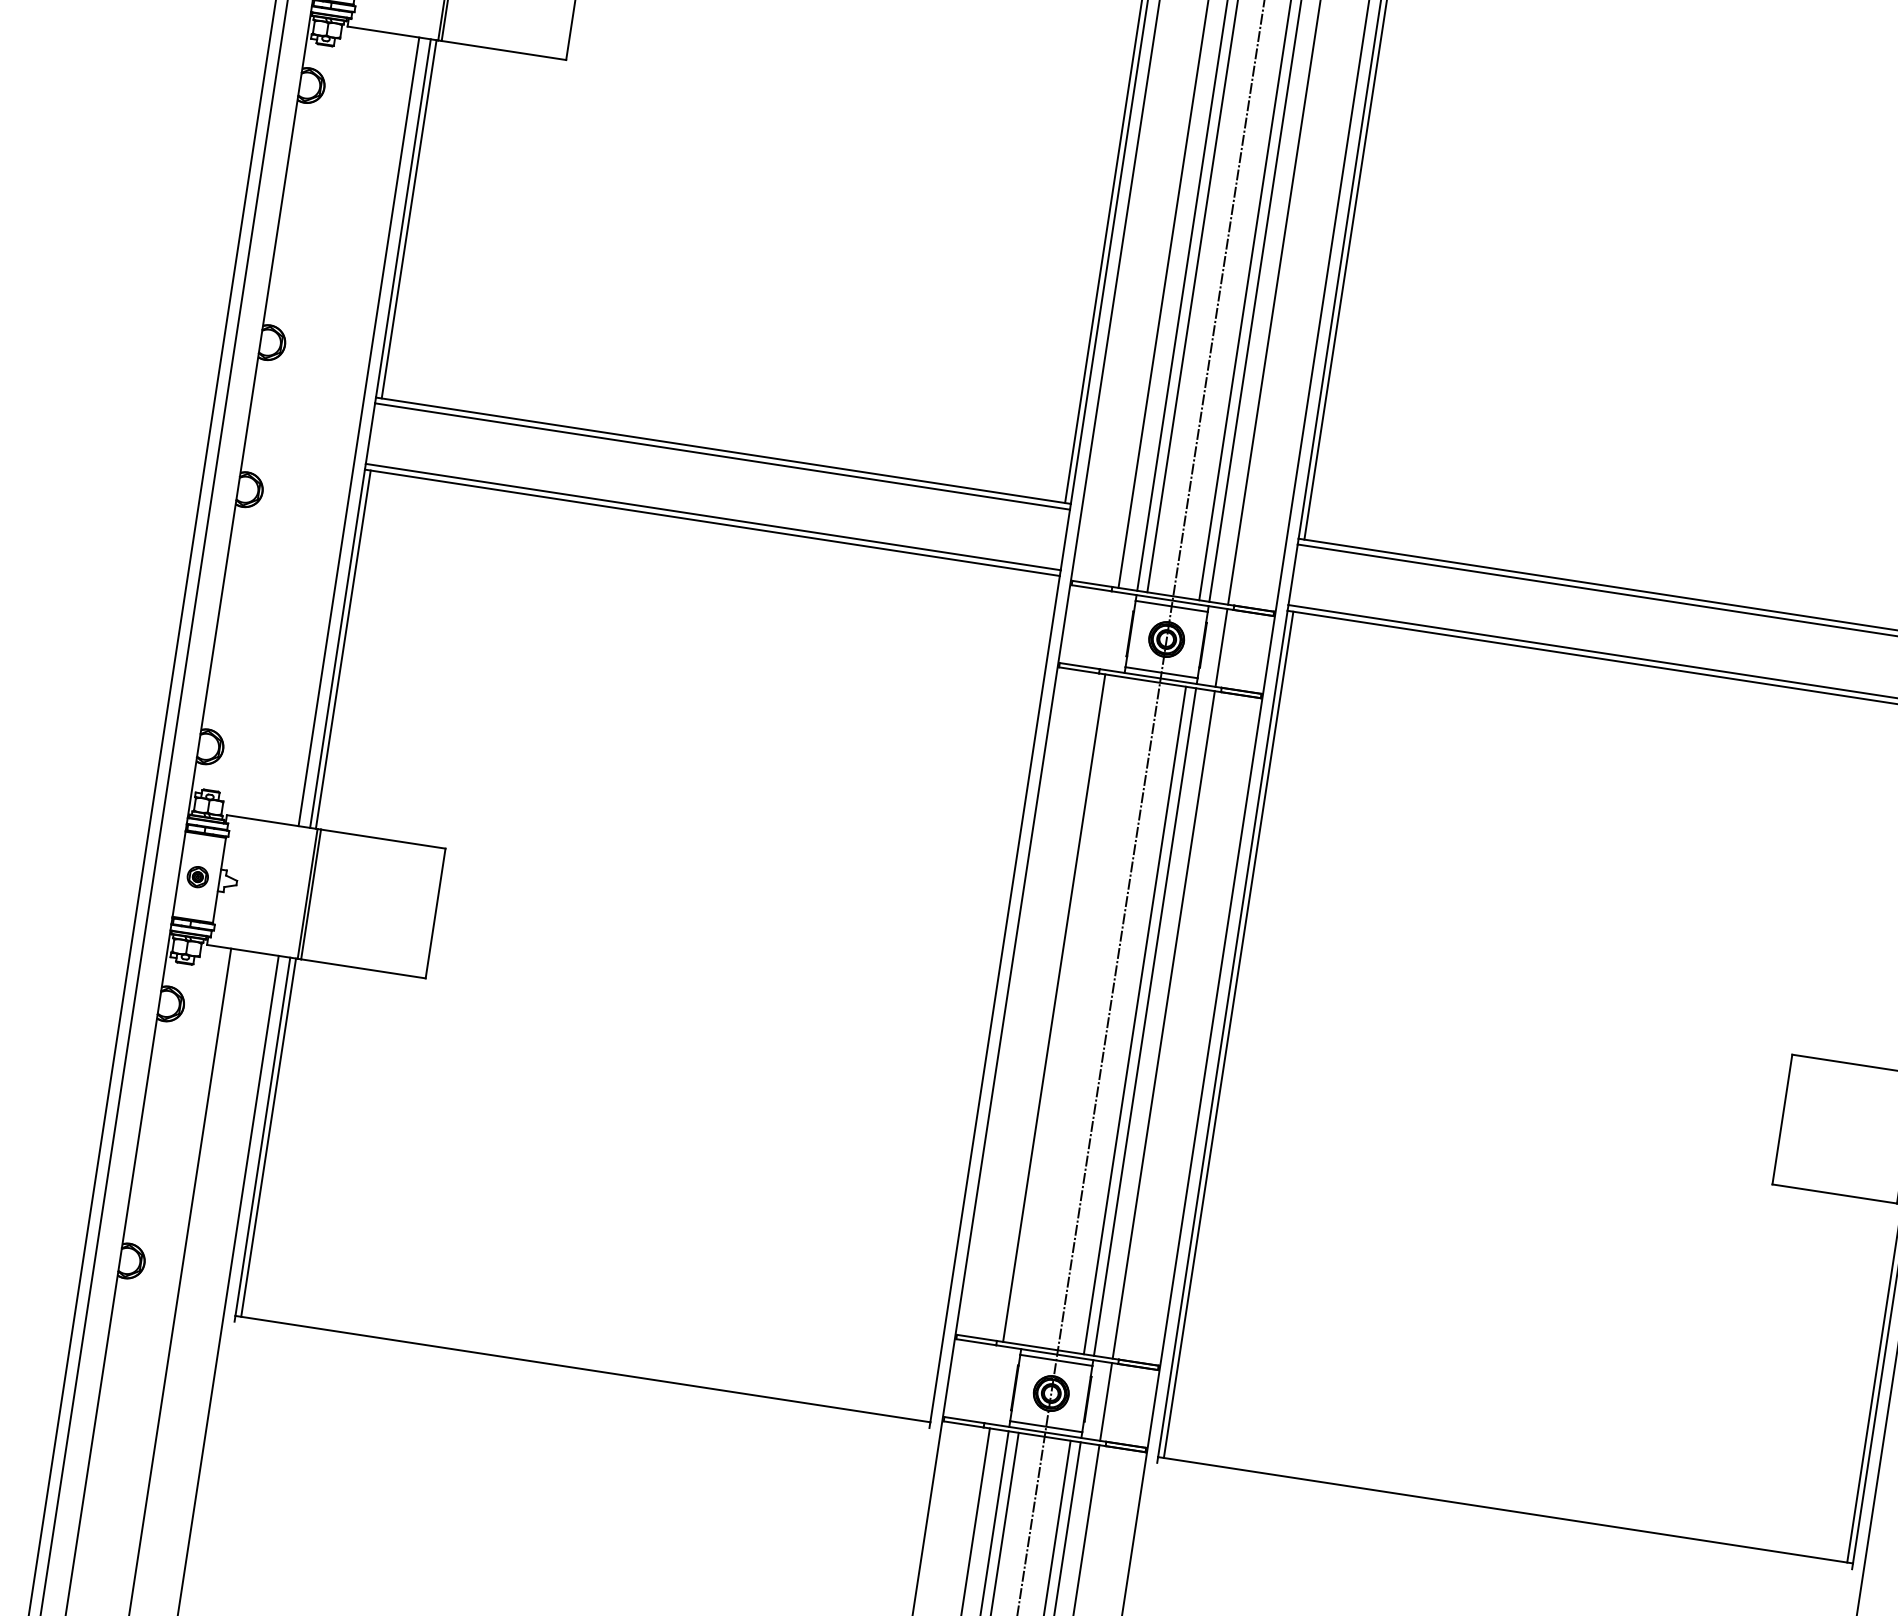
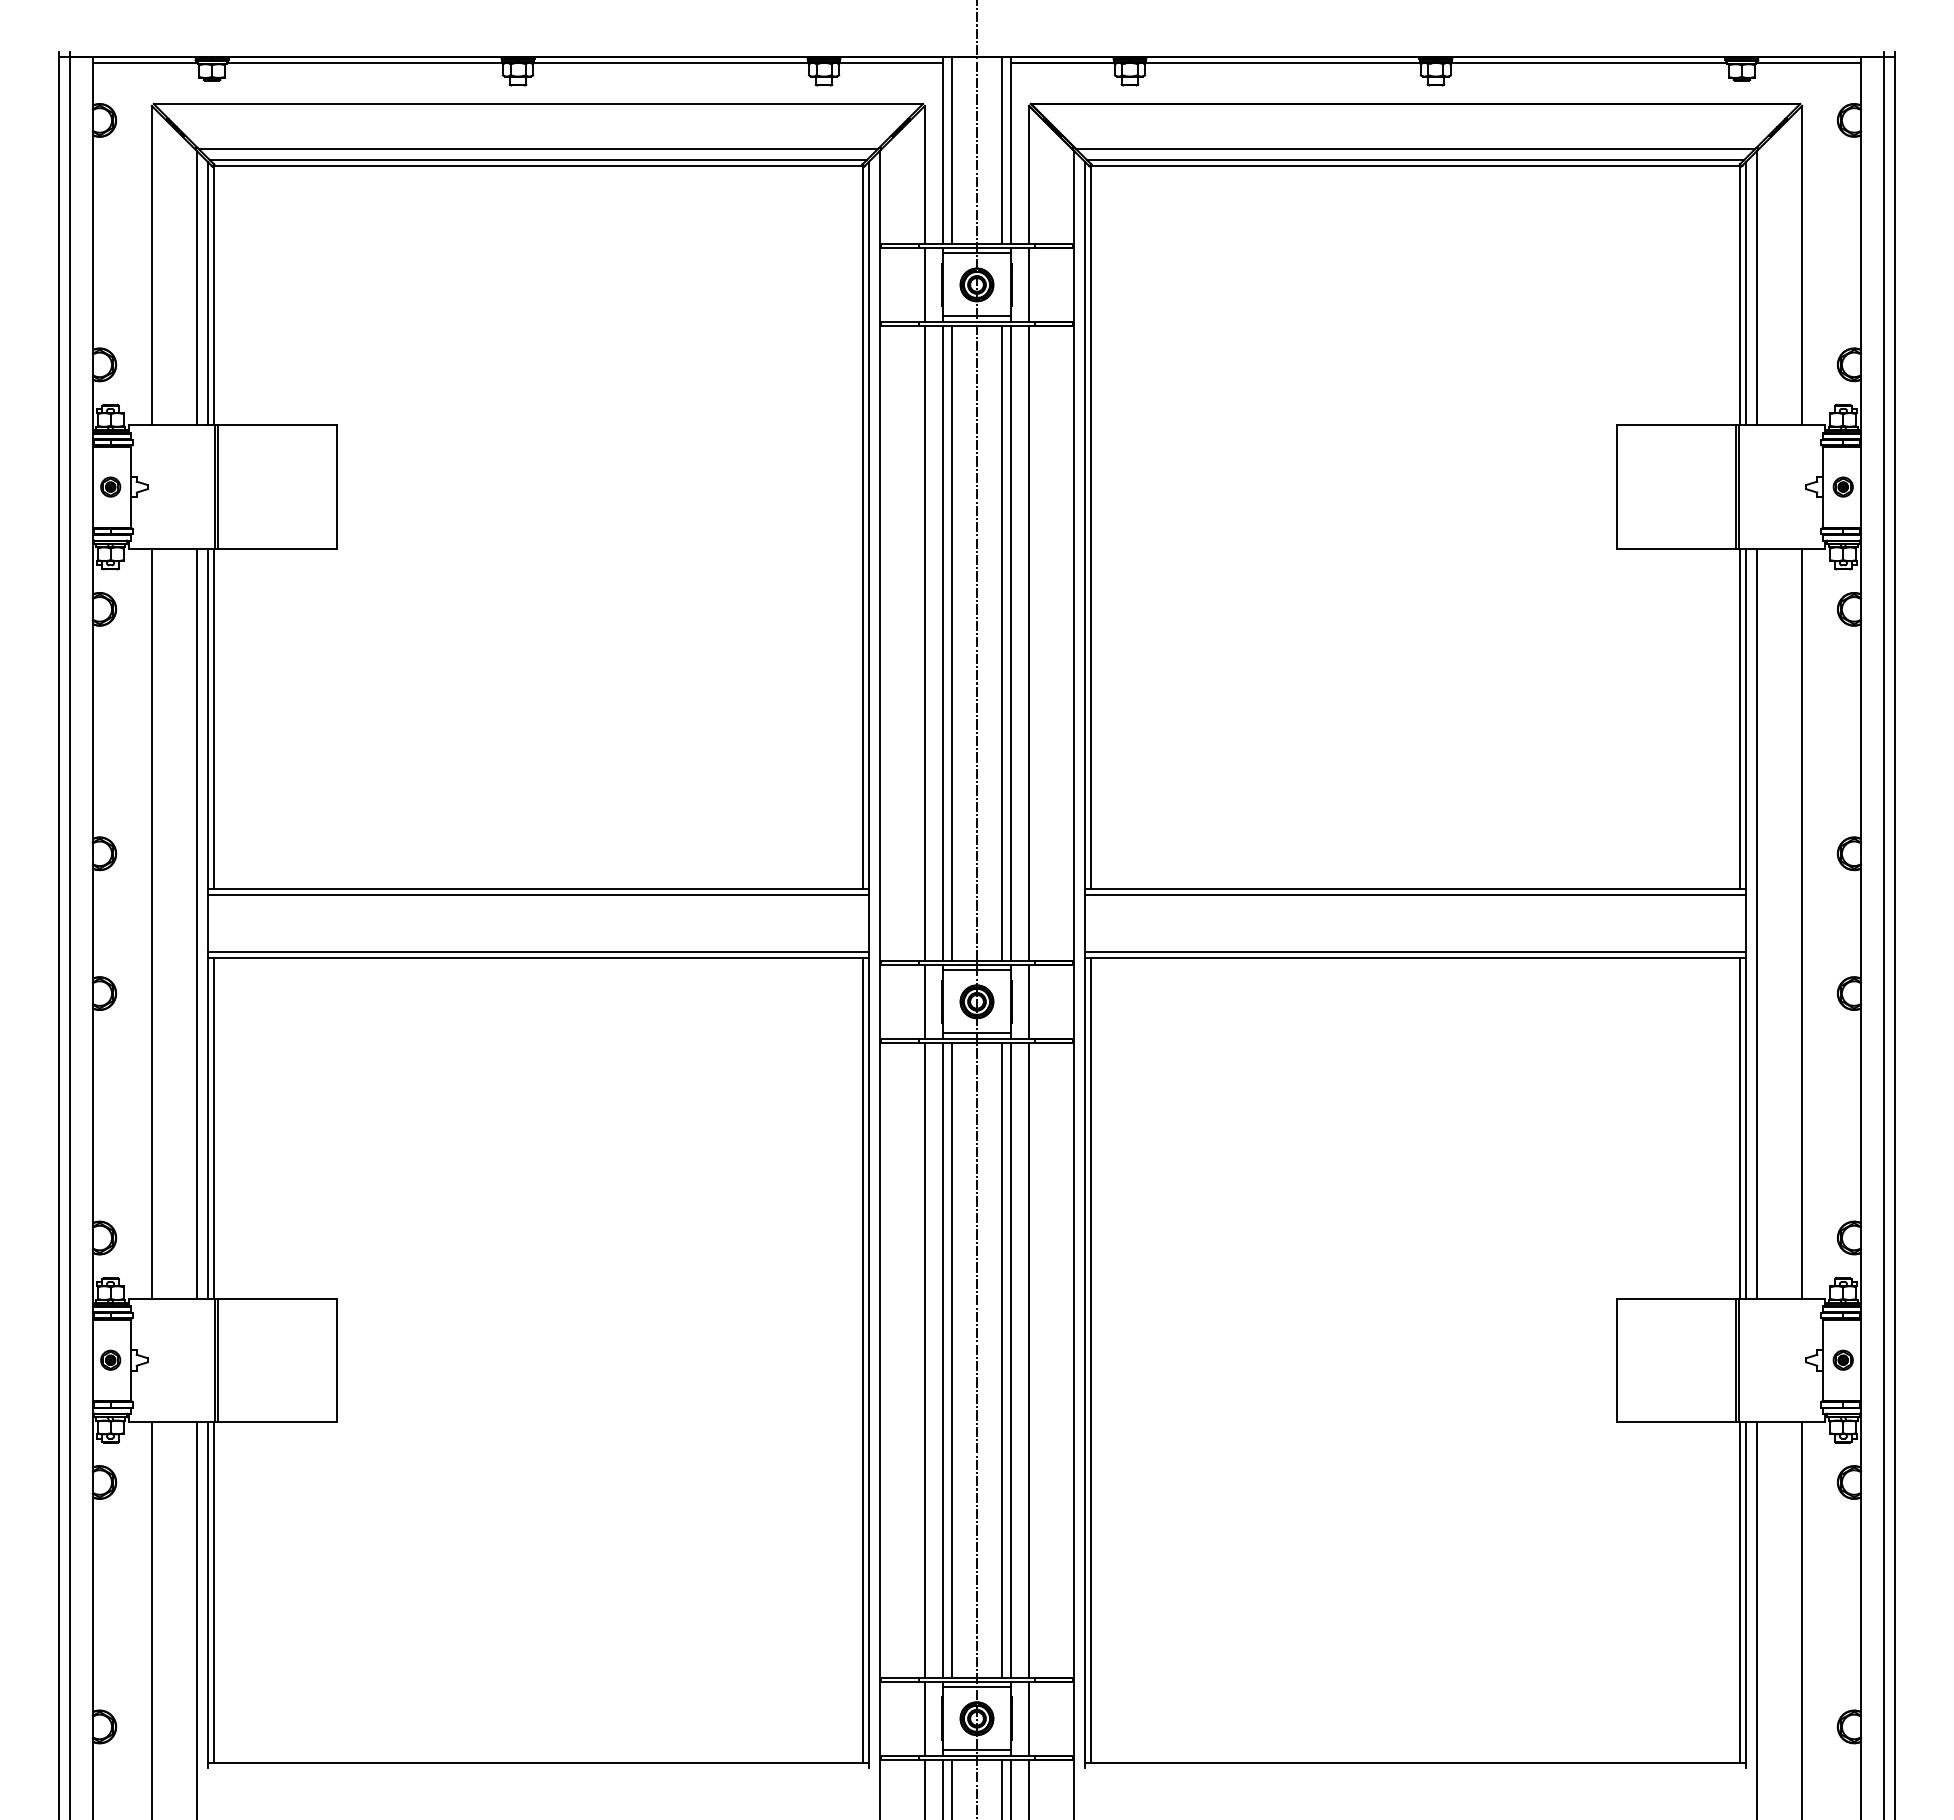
line: (311, 424) -> (151, 923), added
line: (1111, 630) -> (924, 1001), added
line: (989, 997) -> (863, 1359), added
line: (1072, 1010) -> (942, 1359), added
line: (1083, 1011) -> (952, 1359), added
line: (996, 1384) -> (924, 1718), added

